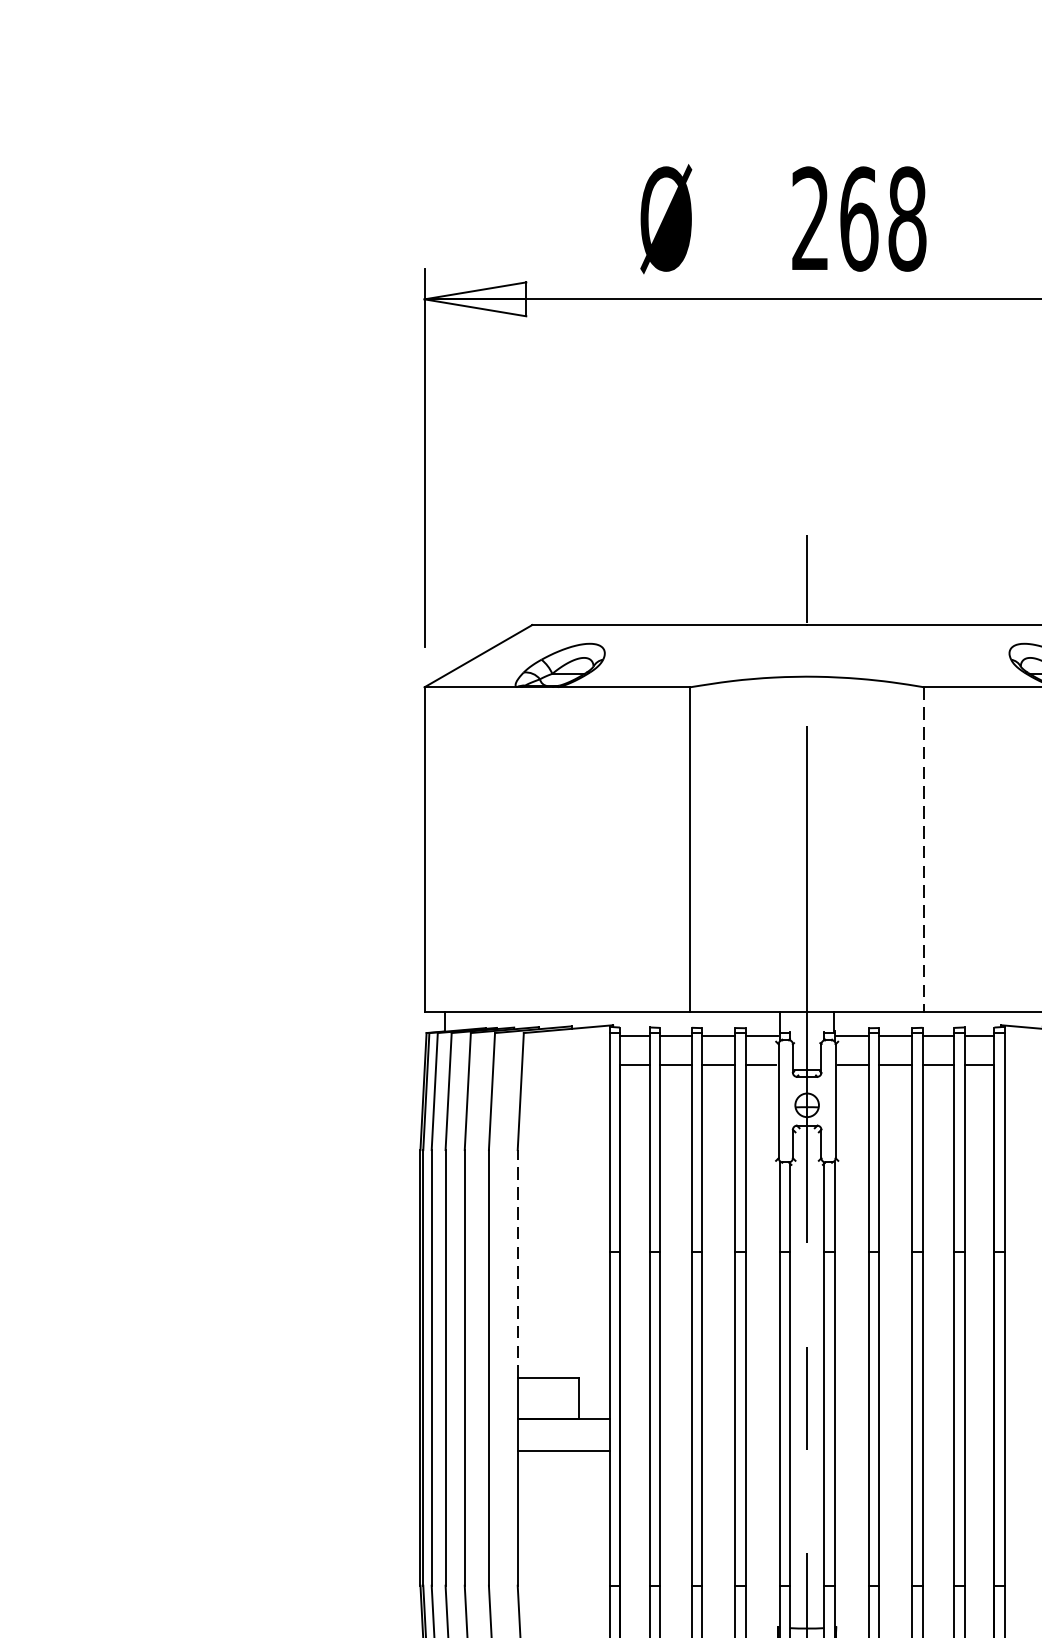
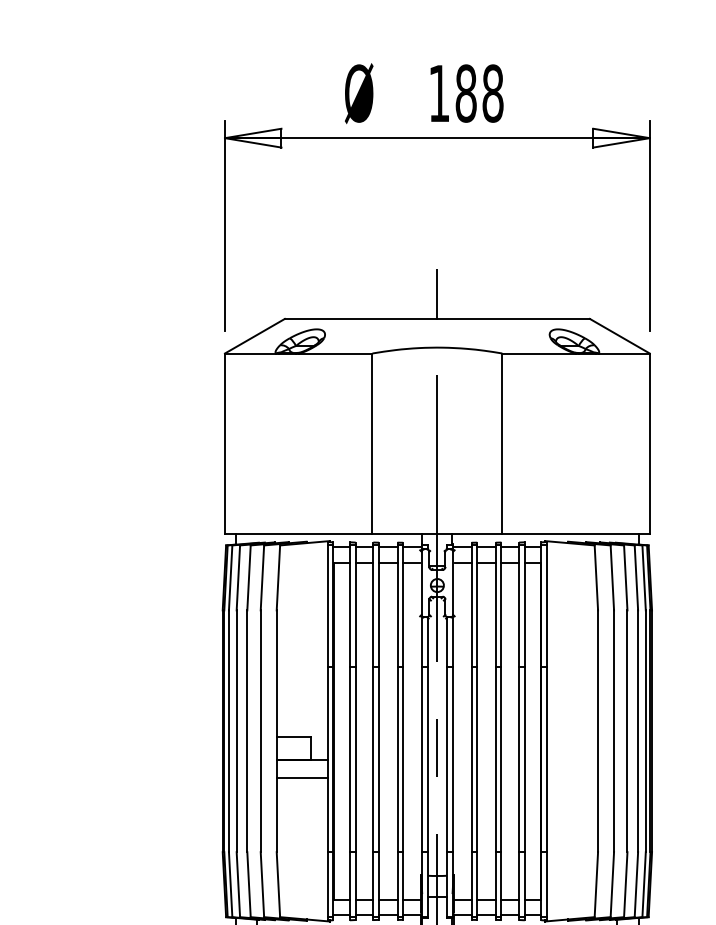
text: (834, 218) -> (452, 93), 268 -> 188
line: (924, 851) -> (502, 444), dashed -> solid
line: (517, 1263) -> (276, 673), dashed -> solid

